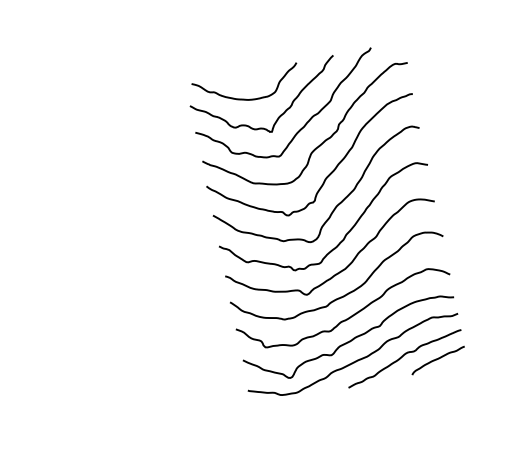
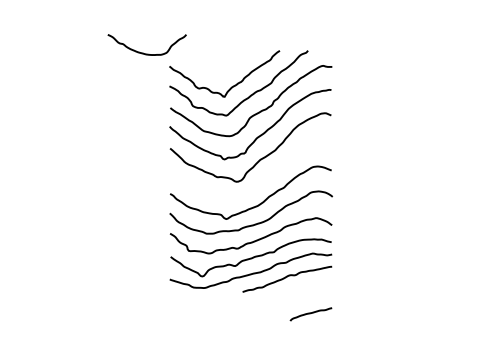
curve: (244, 98) -> (143, 52), moved
curve: (345, 234) -> (262, 181), removed
curve: (437, 360) -> (310, 314), moved

